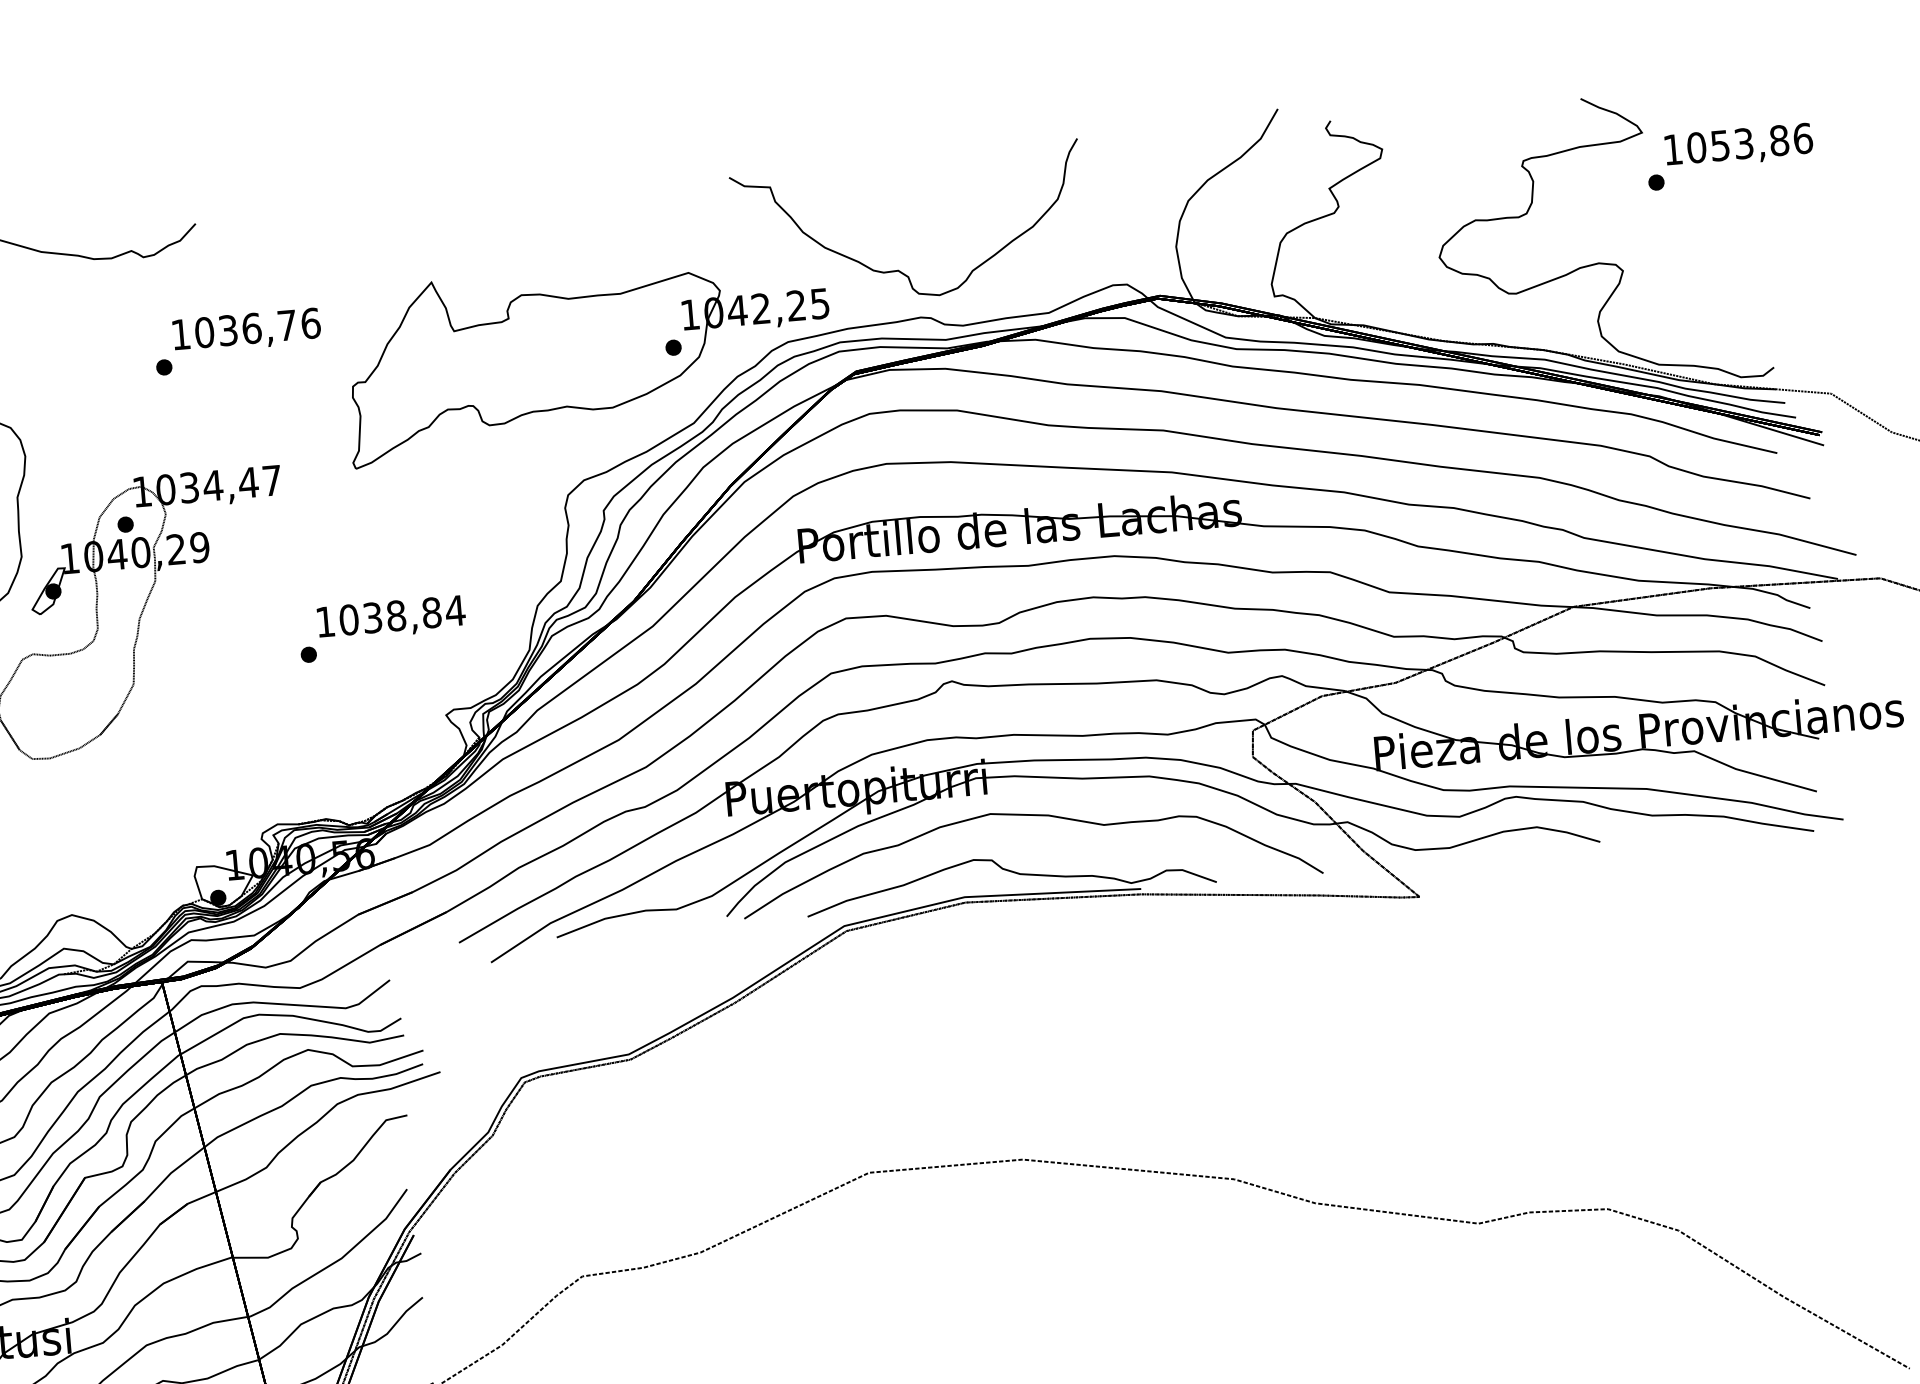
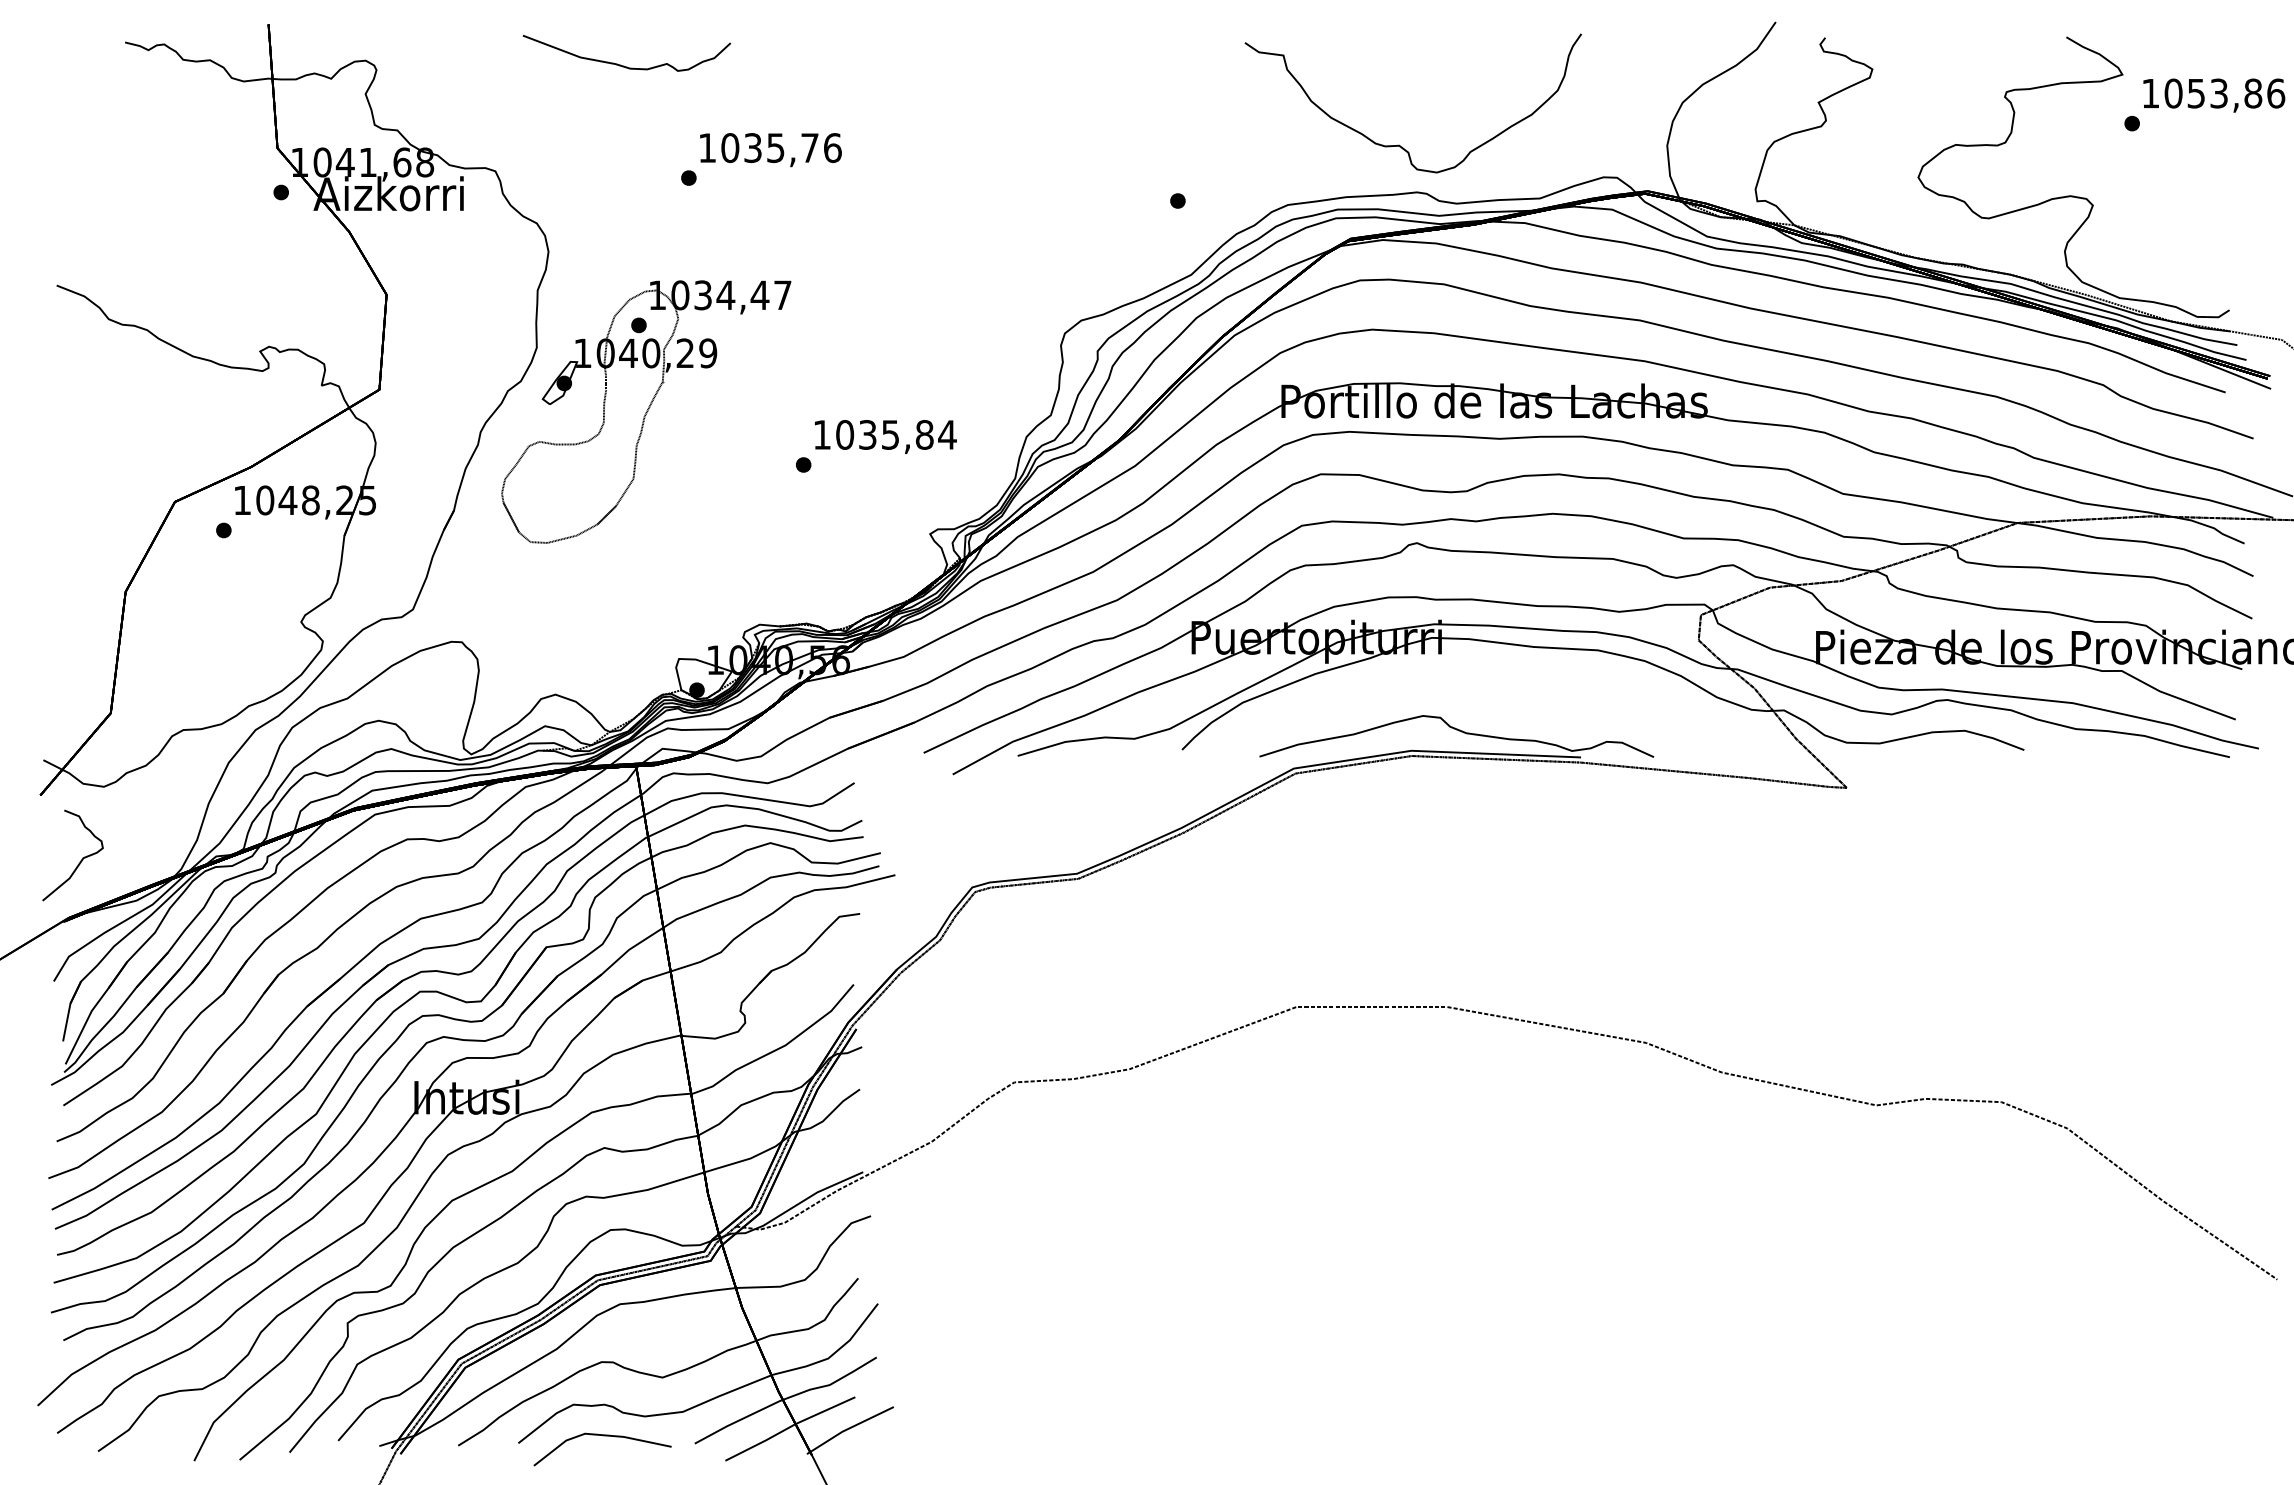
text: (251, 329) -> (775, 148), 1036,76 -> 1035,76
part: (588, 358) -> (1095, 204), removed
text: (396, 615) -> (890, 434), 1038,84 -> 1035,84
part: (1027, 816) -> (1478, 678), removed

